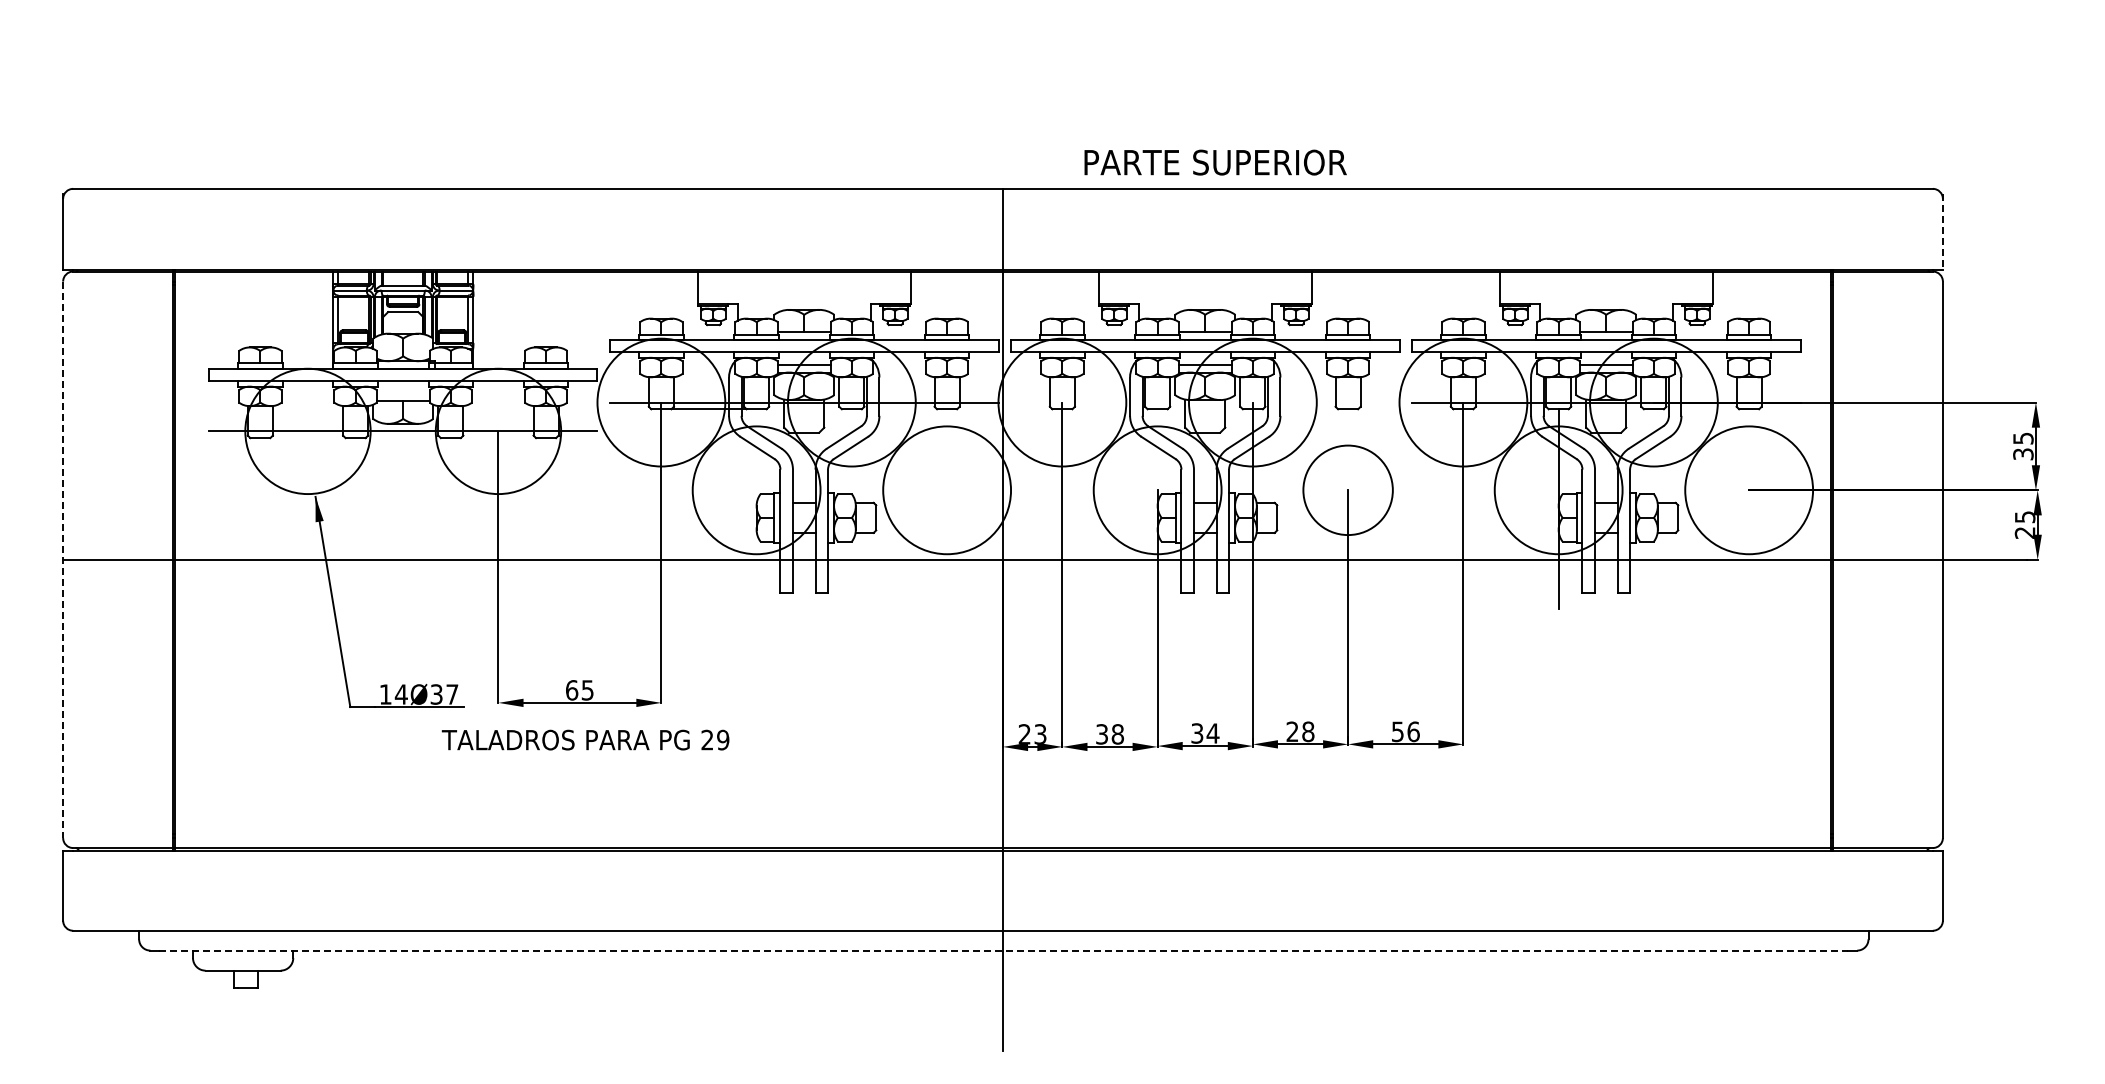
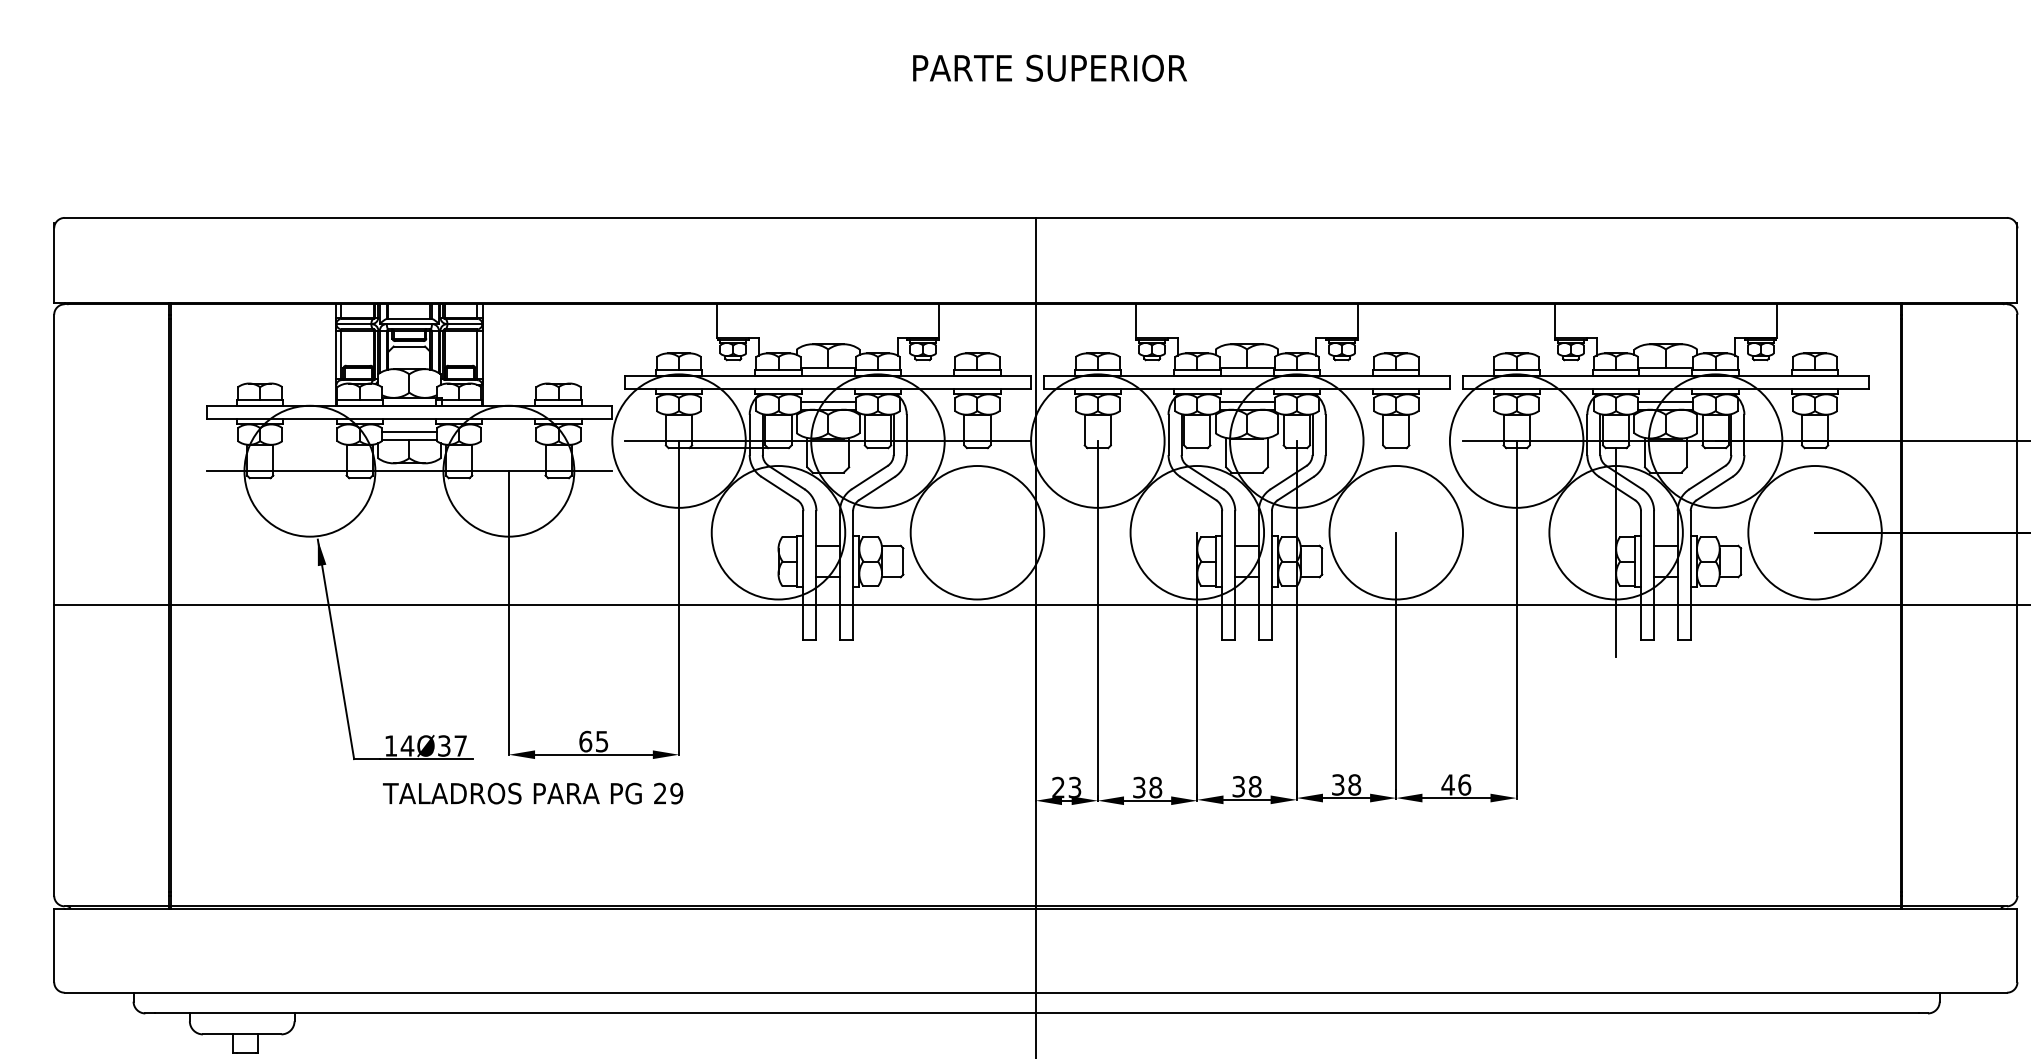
text: (1215, 162) -> (1049, 68), moved
line: (1942, 232) -> (2017, 263), dashed -> solid
line: (402, 393) -> (408, 431), added
circle: (1348, 490) -> (1396, 532), size x1.43
line: (63, 560) -> (54, 606), dashed -> solid
text: (1397, 731) -> (1447, 784), 56 -> 46
text: (1292, 732) -> (1338, 785), 28 -> 38
text: (1212, 733) -> (1254, 786), 34 -> 38
text: (585, 739) -> (532, 792), moved
line: (1003, 950) -> (1036, 1013), dashed -> solid

